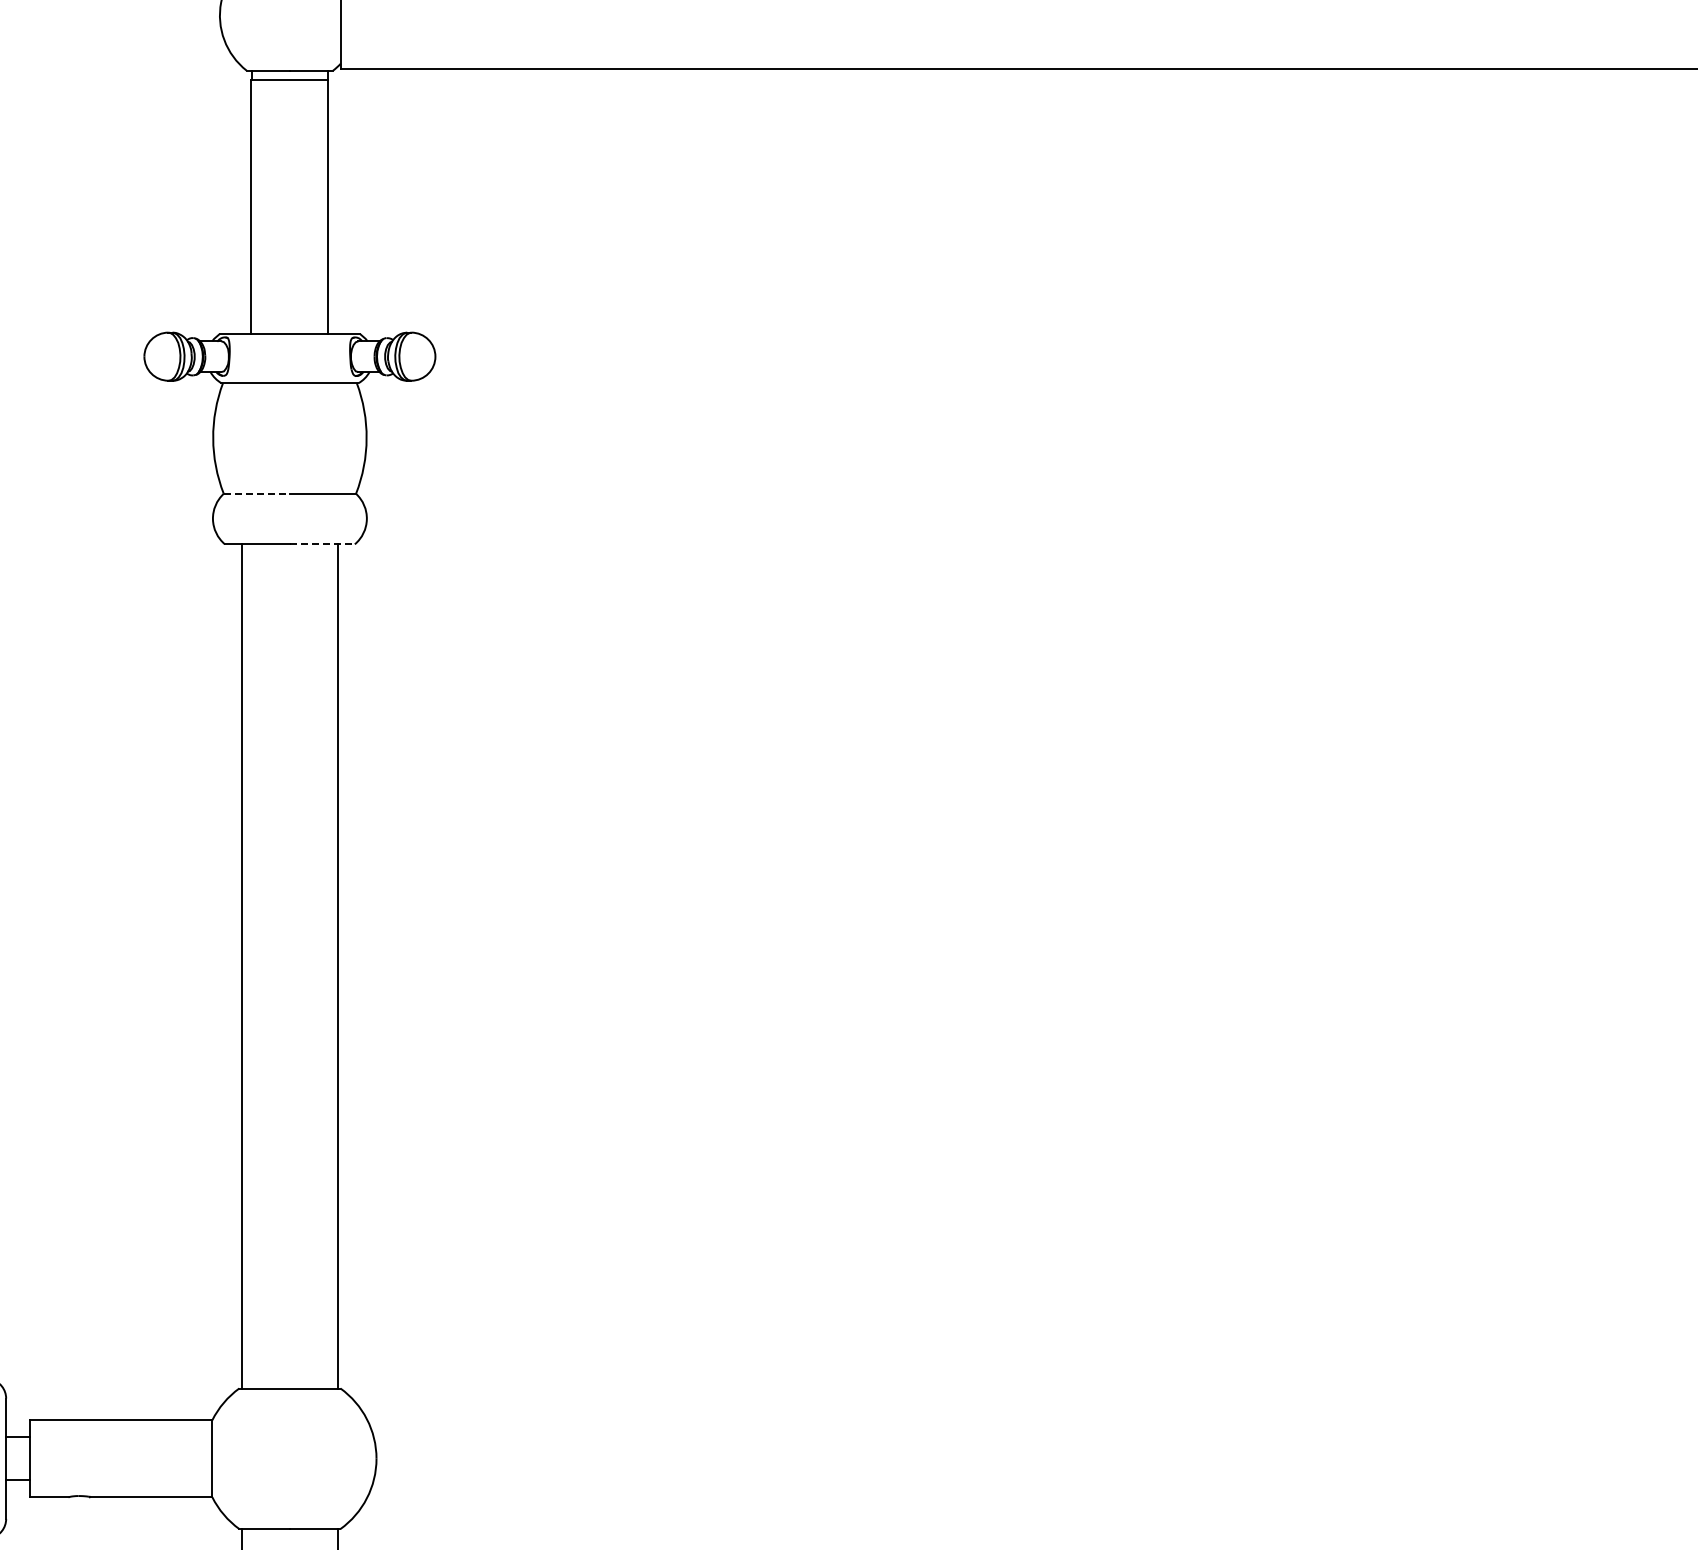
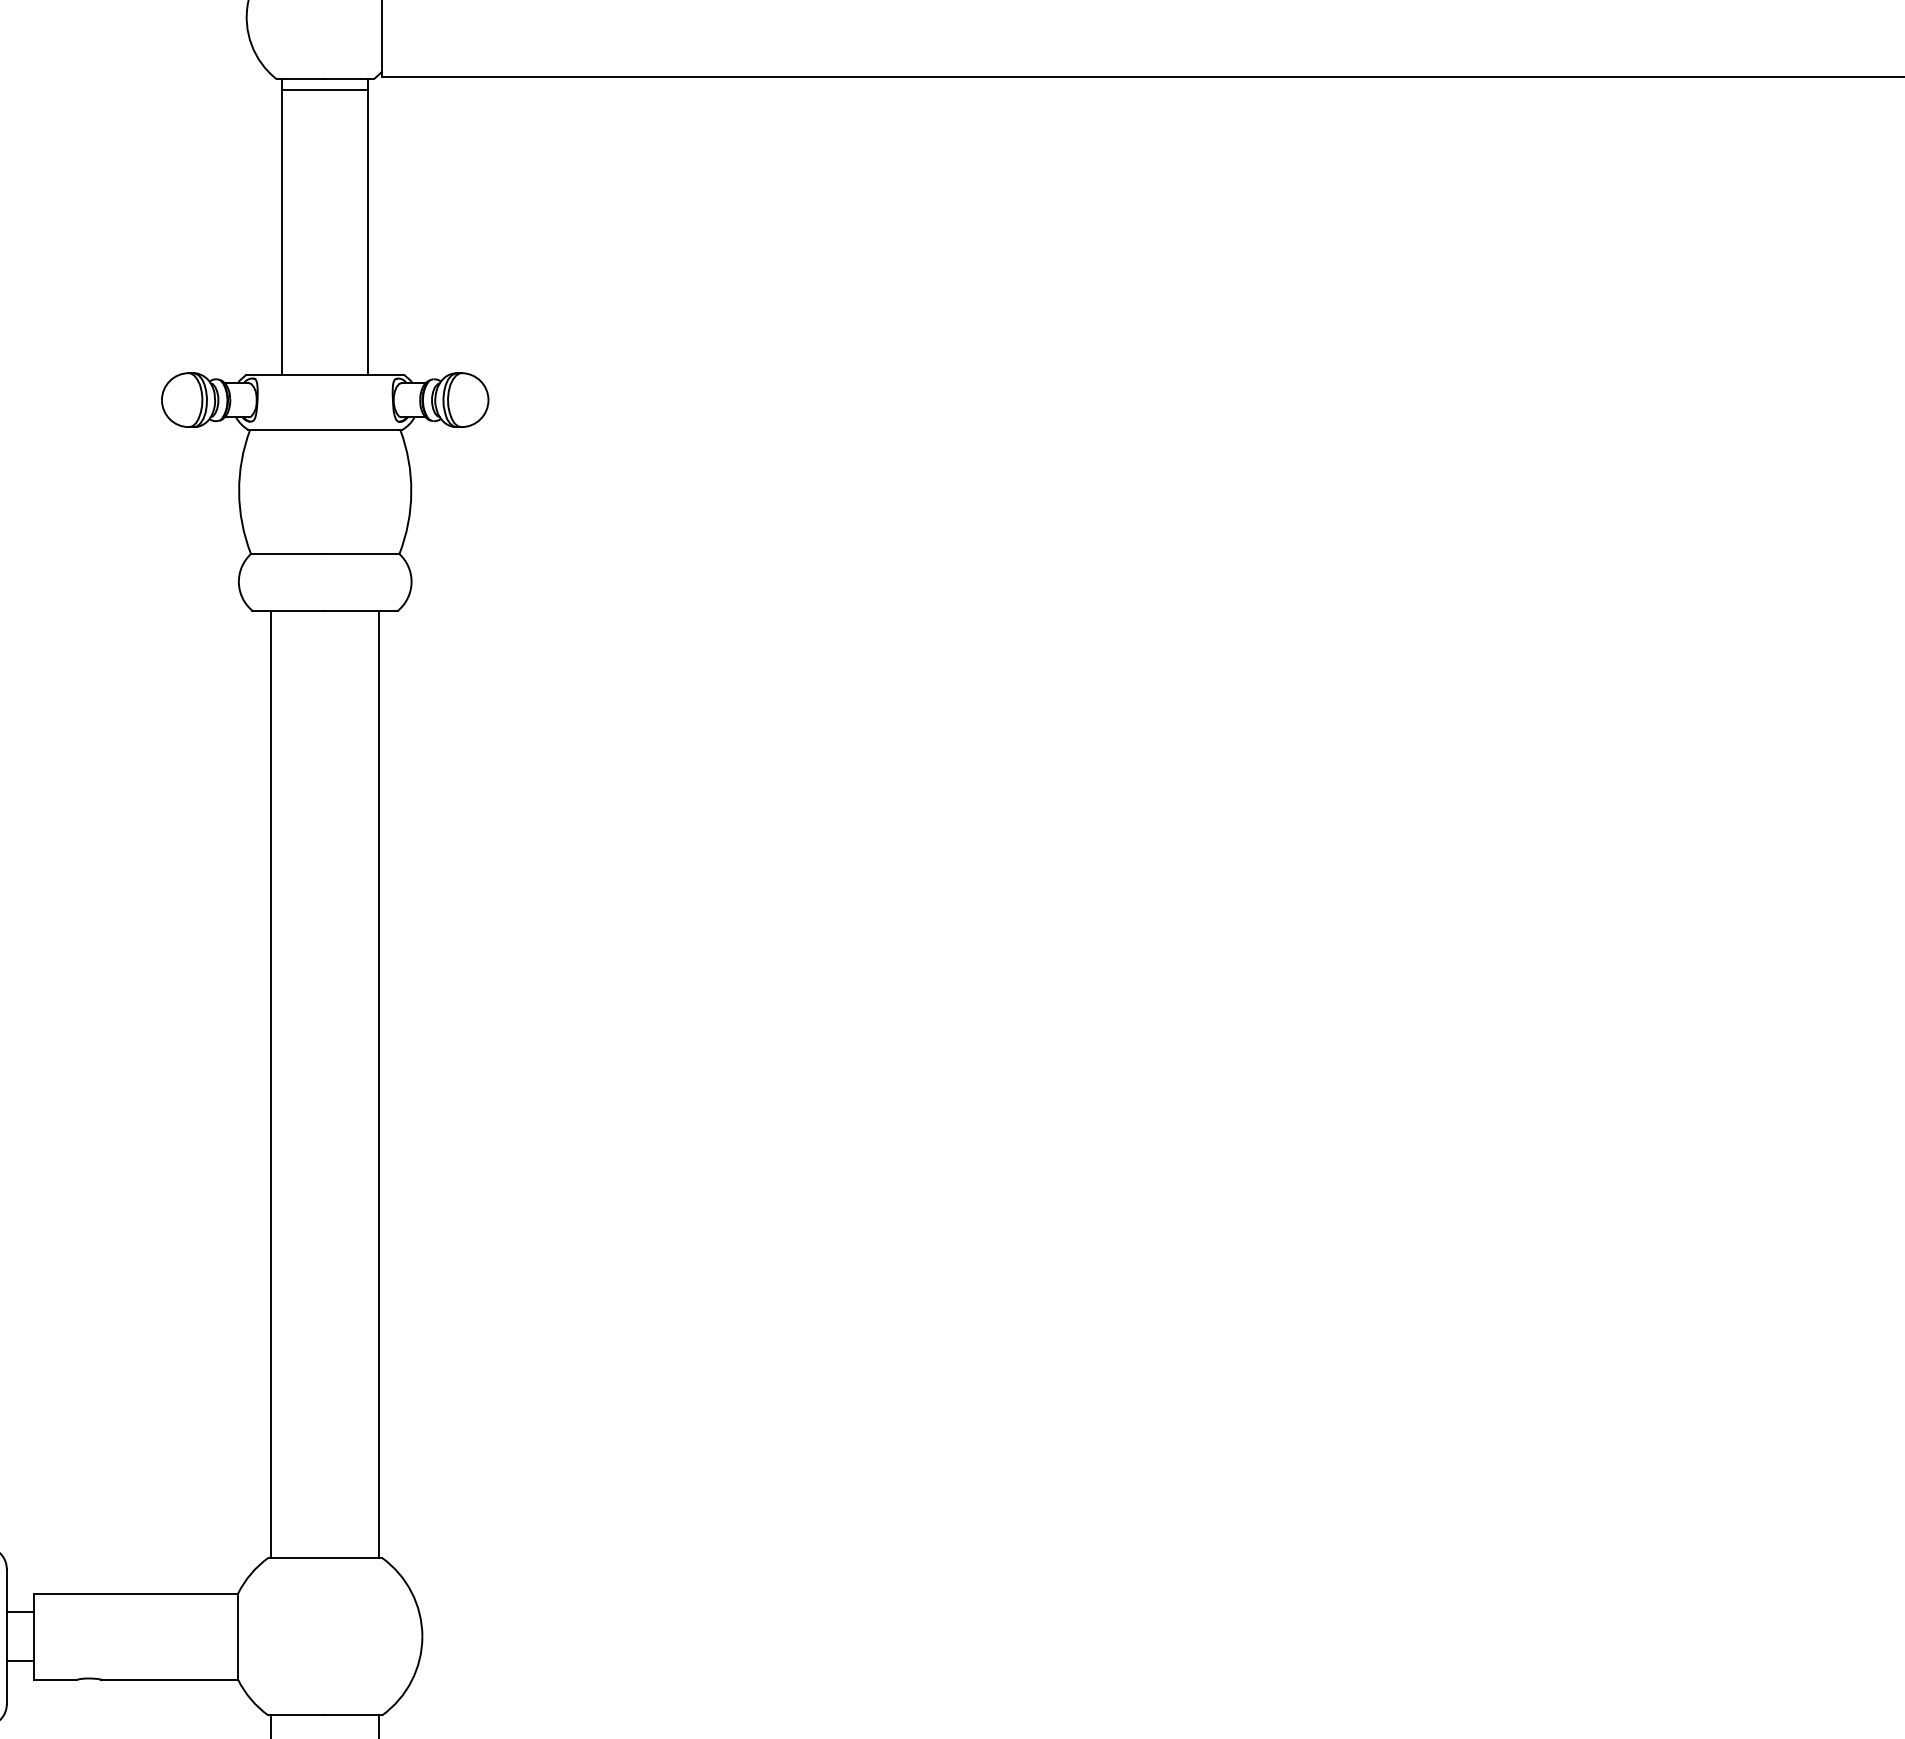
line: (257, 493) -> (288, 553), dashed -> solid
line: (322, 544) -> (361, 610), dashed -> solid

